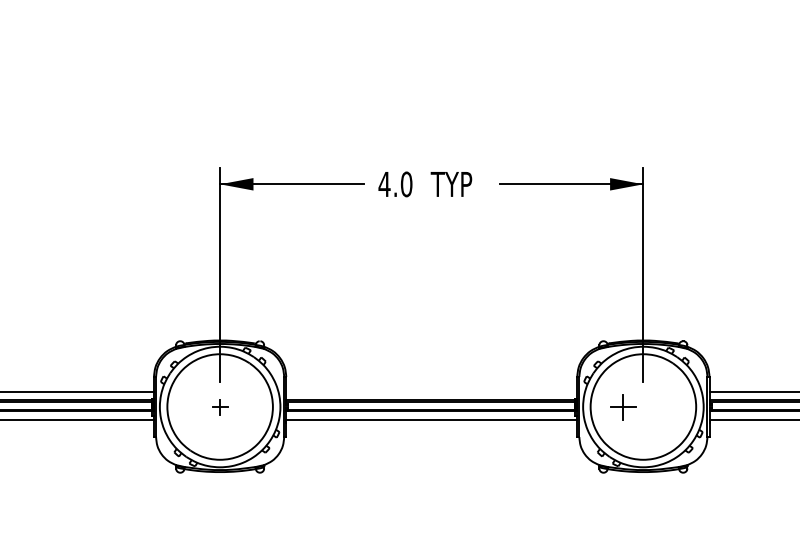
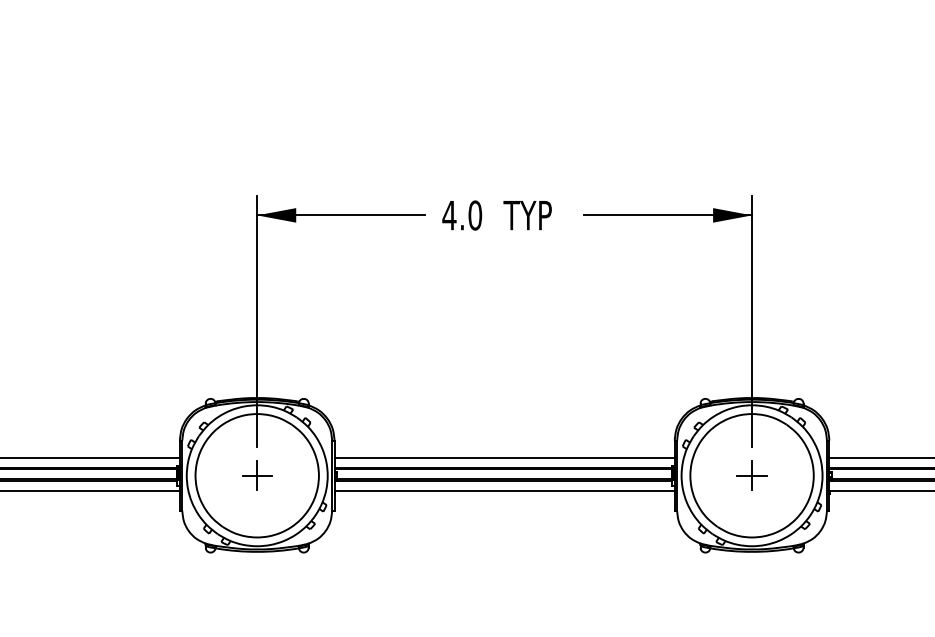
line: (431, 391) -> (504, 457), added
part: (220, 407) -> (257, 476), size x1.67
part: (623, 407) -> (752, 476), moved

